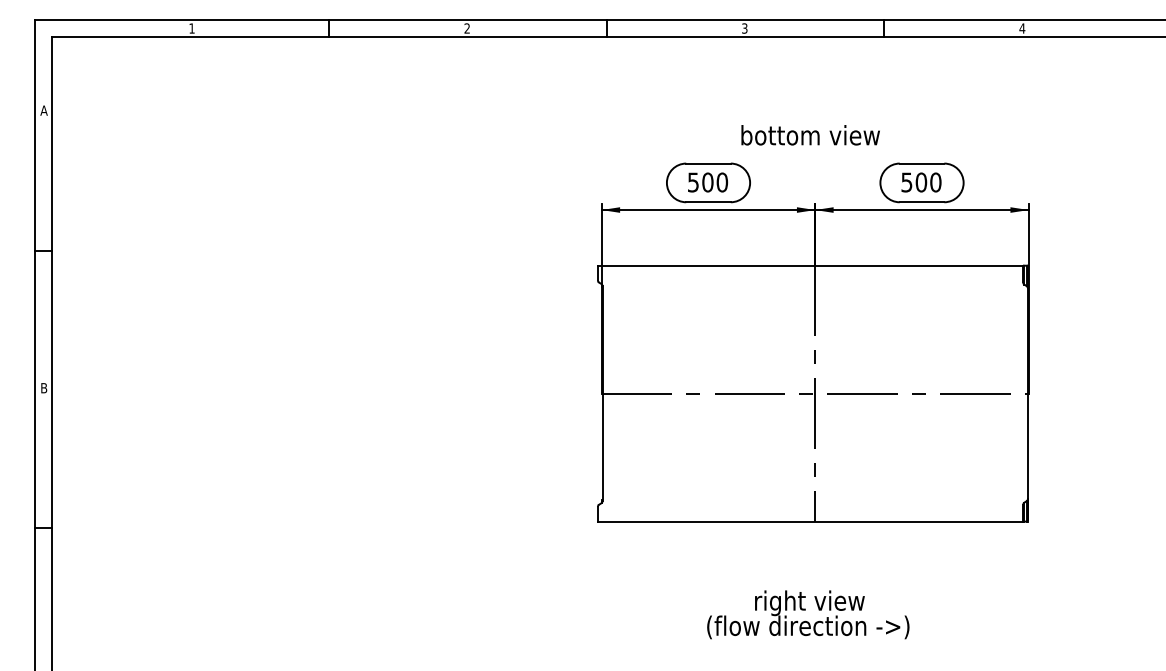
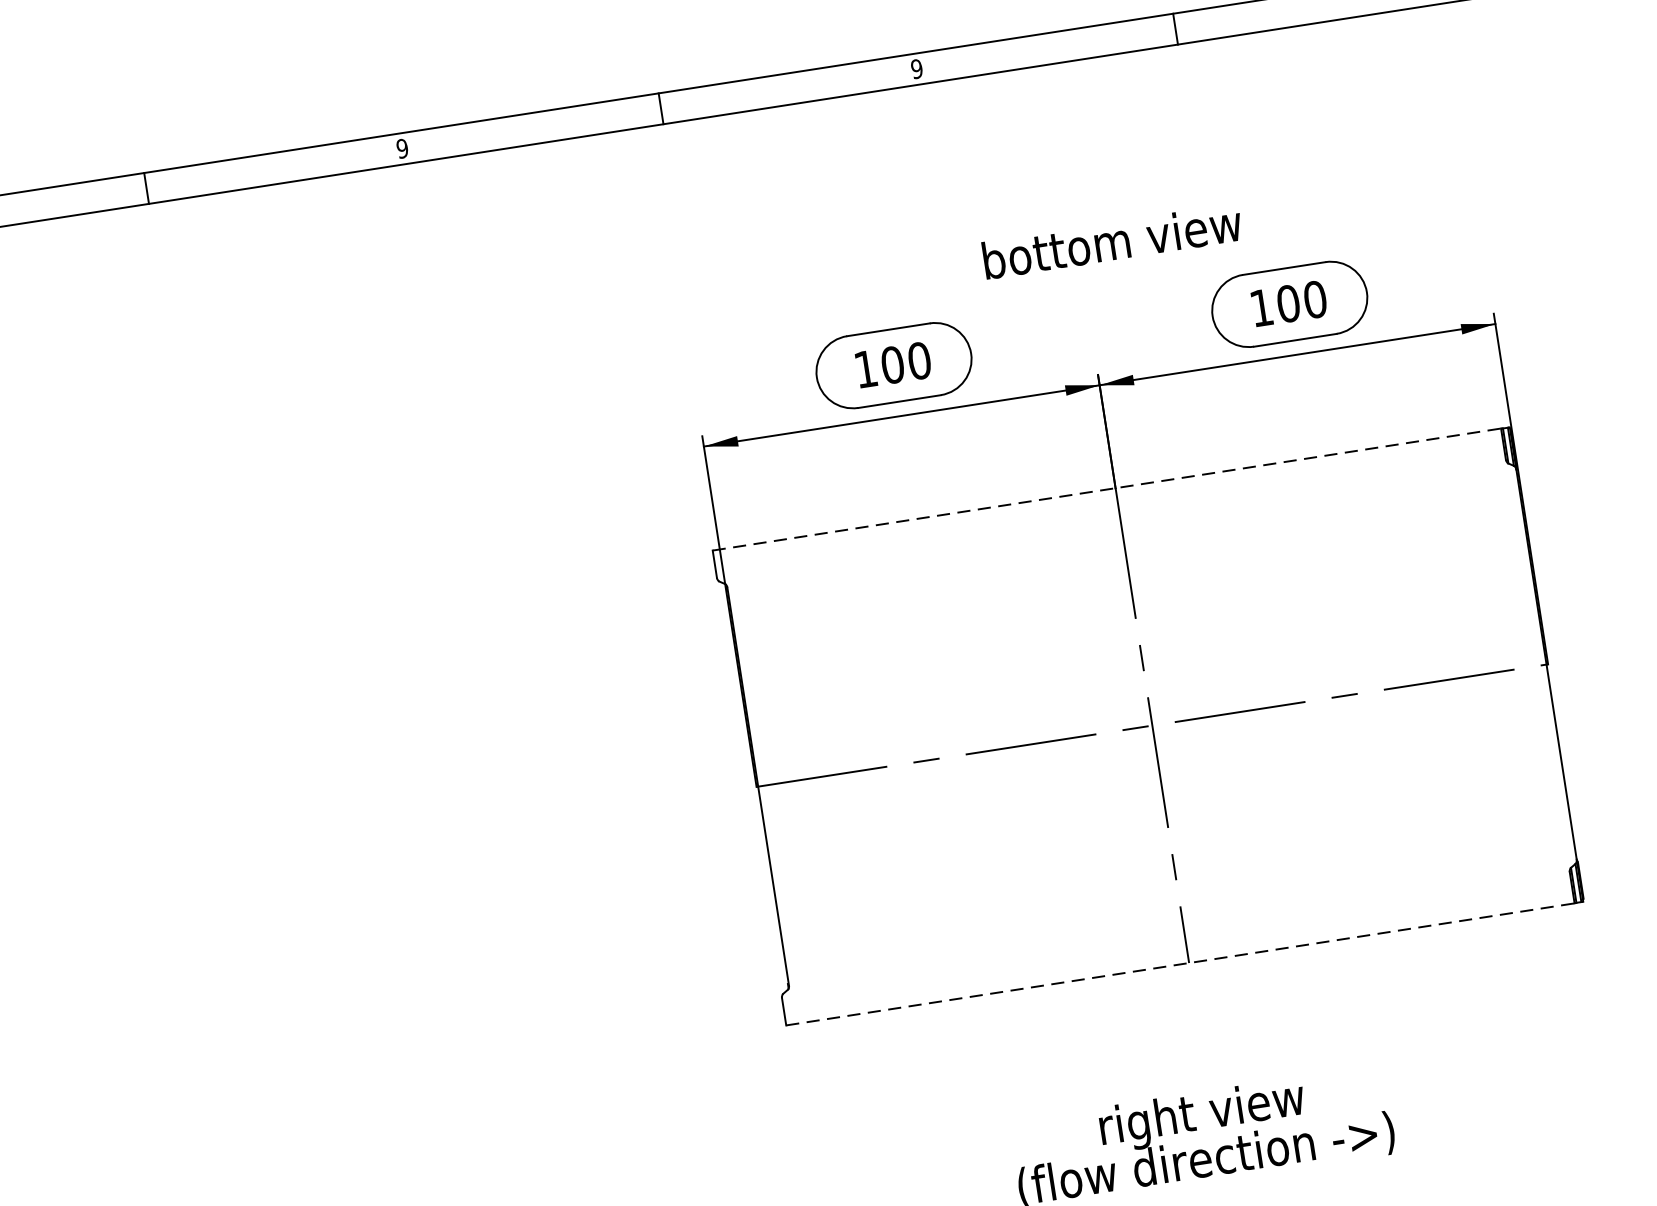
text: (467, 28) -> (402, 148), 2 -> 9
text: (744, 28) -> (916, 69), 3 -> 9
text: (810, 135) -> (1112, 241), moved
text: (693, 182) -> (866, 369), 500 -> 100
text: (906, 182) -> (1260, 308), 500 -> 100
line: (810, 265) -> (1106, 489), solid -> dashed
line: (810, 521) -> (1180, 963), solid -> dashed

